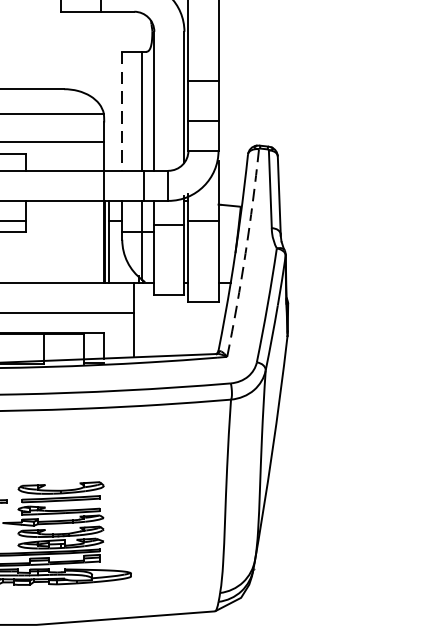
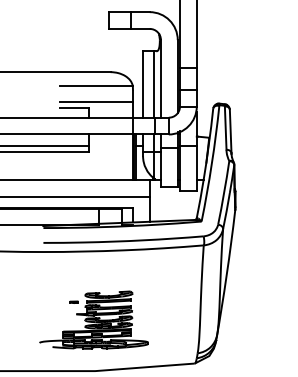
line: (123, 113) -> (143, 85), dashed -> solid
arc: (244, 252) -> (211, 163), dashed -> solid

